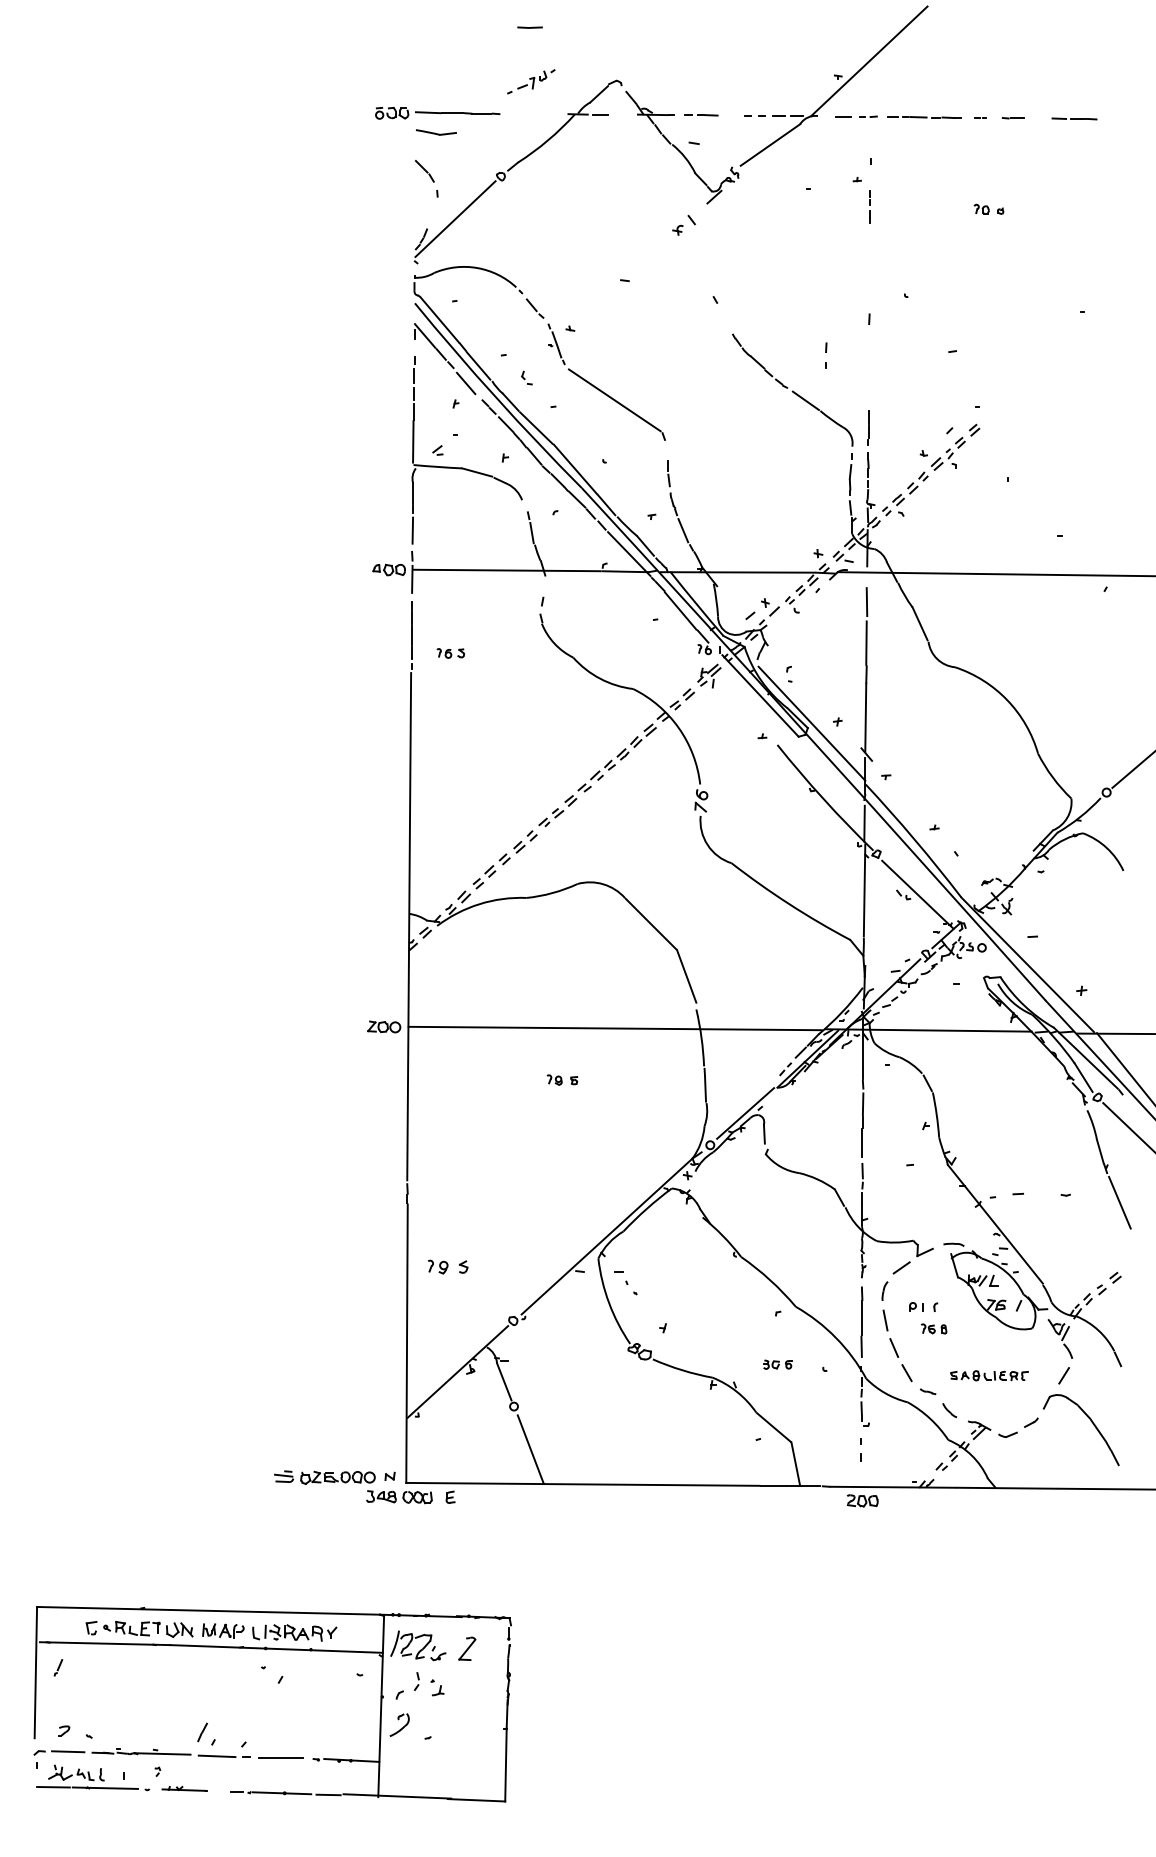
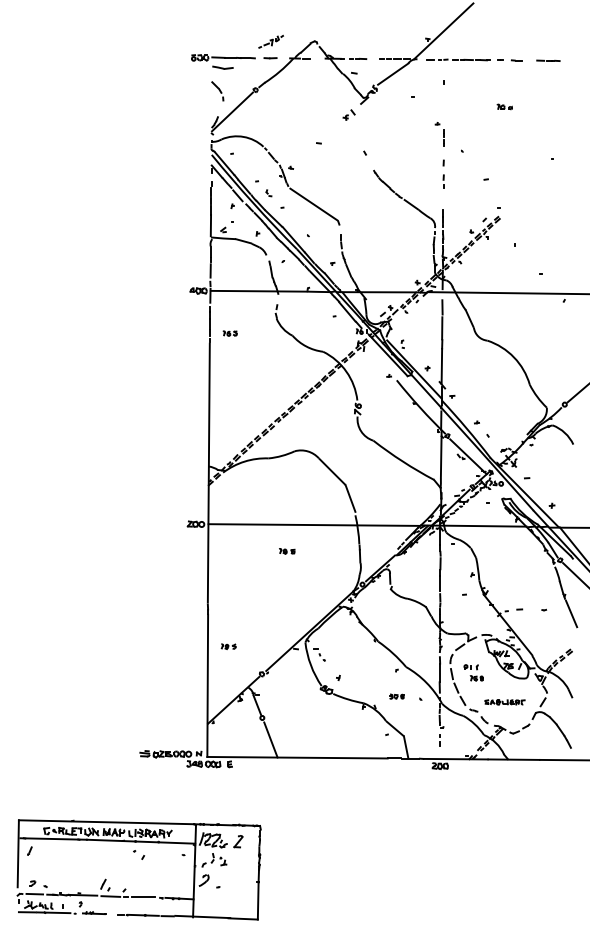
line: (529, 28) -> (270, 58), moved
part: (861, 200) -> (439, 134), moved
line: (825, 353) -> (443, 180), moved
part: (447, 1266) -> (228, 646), size x0.71

